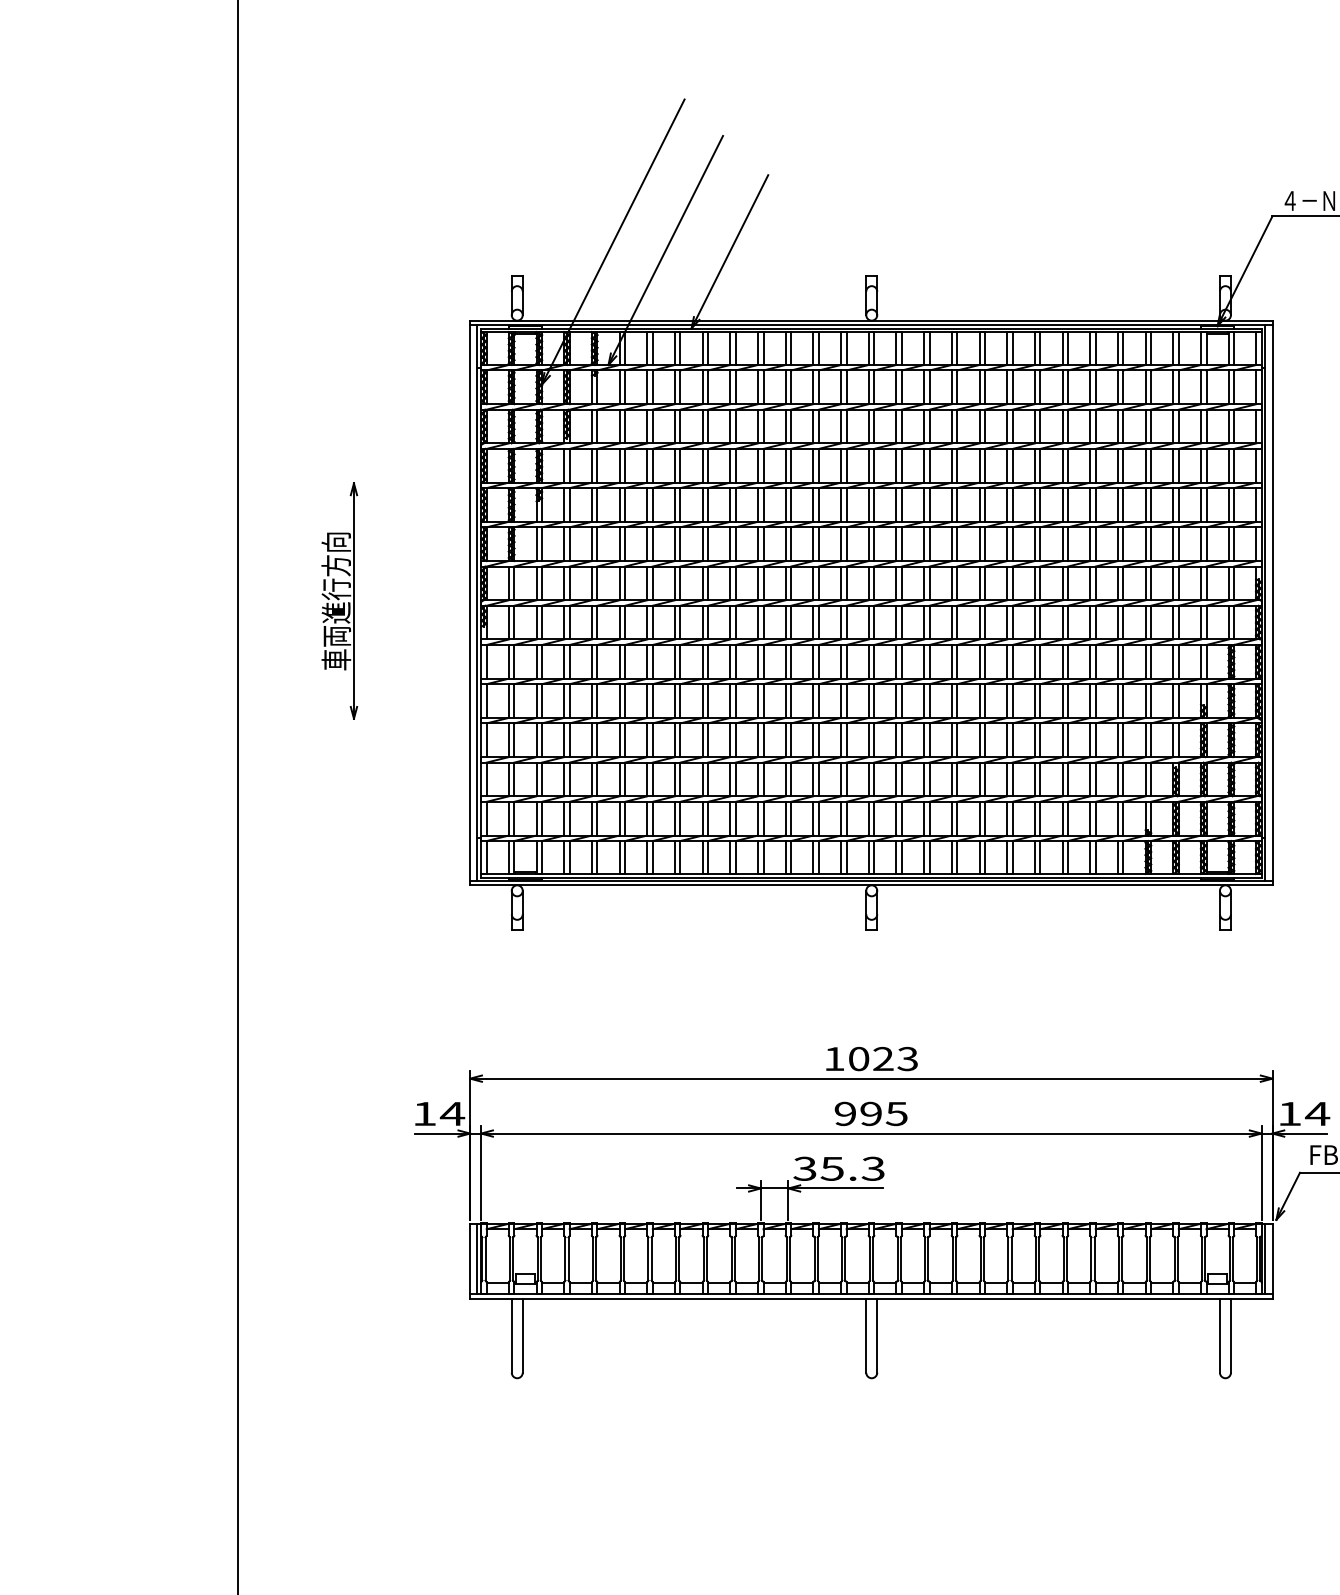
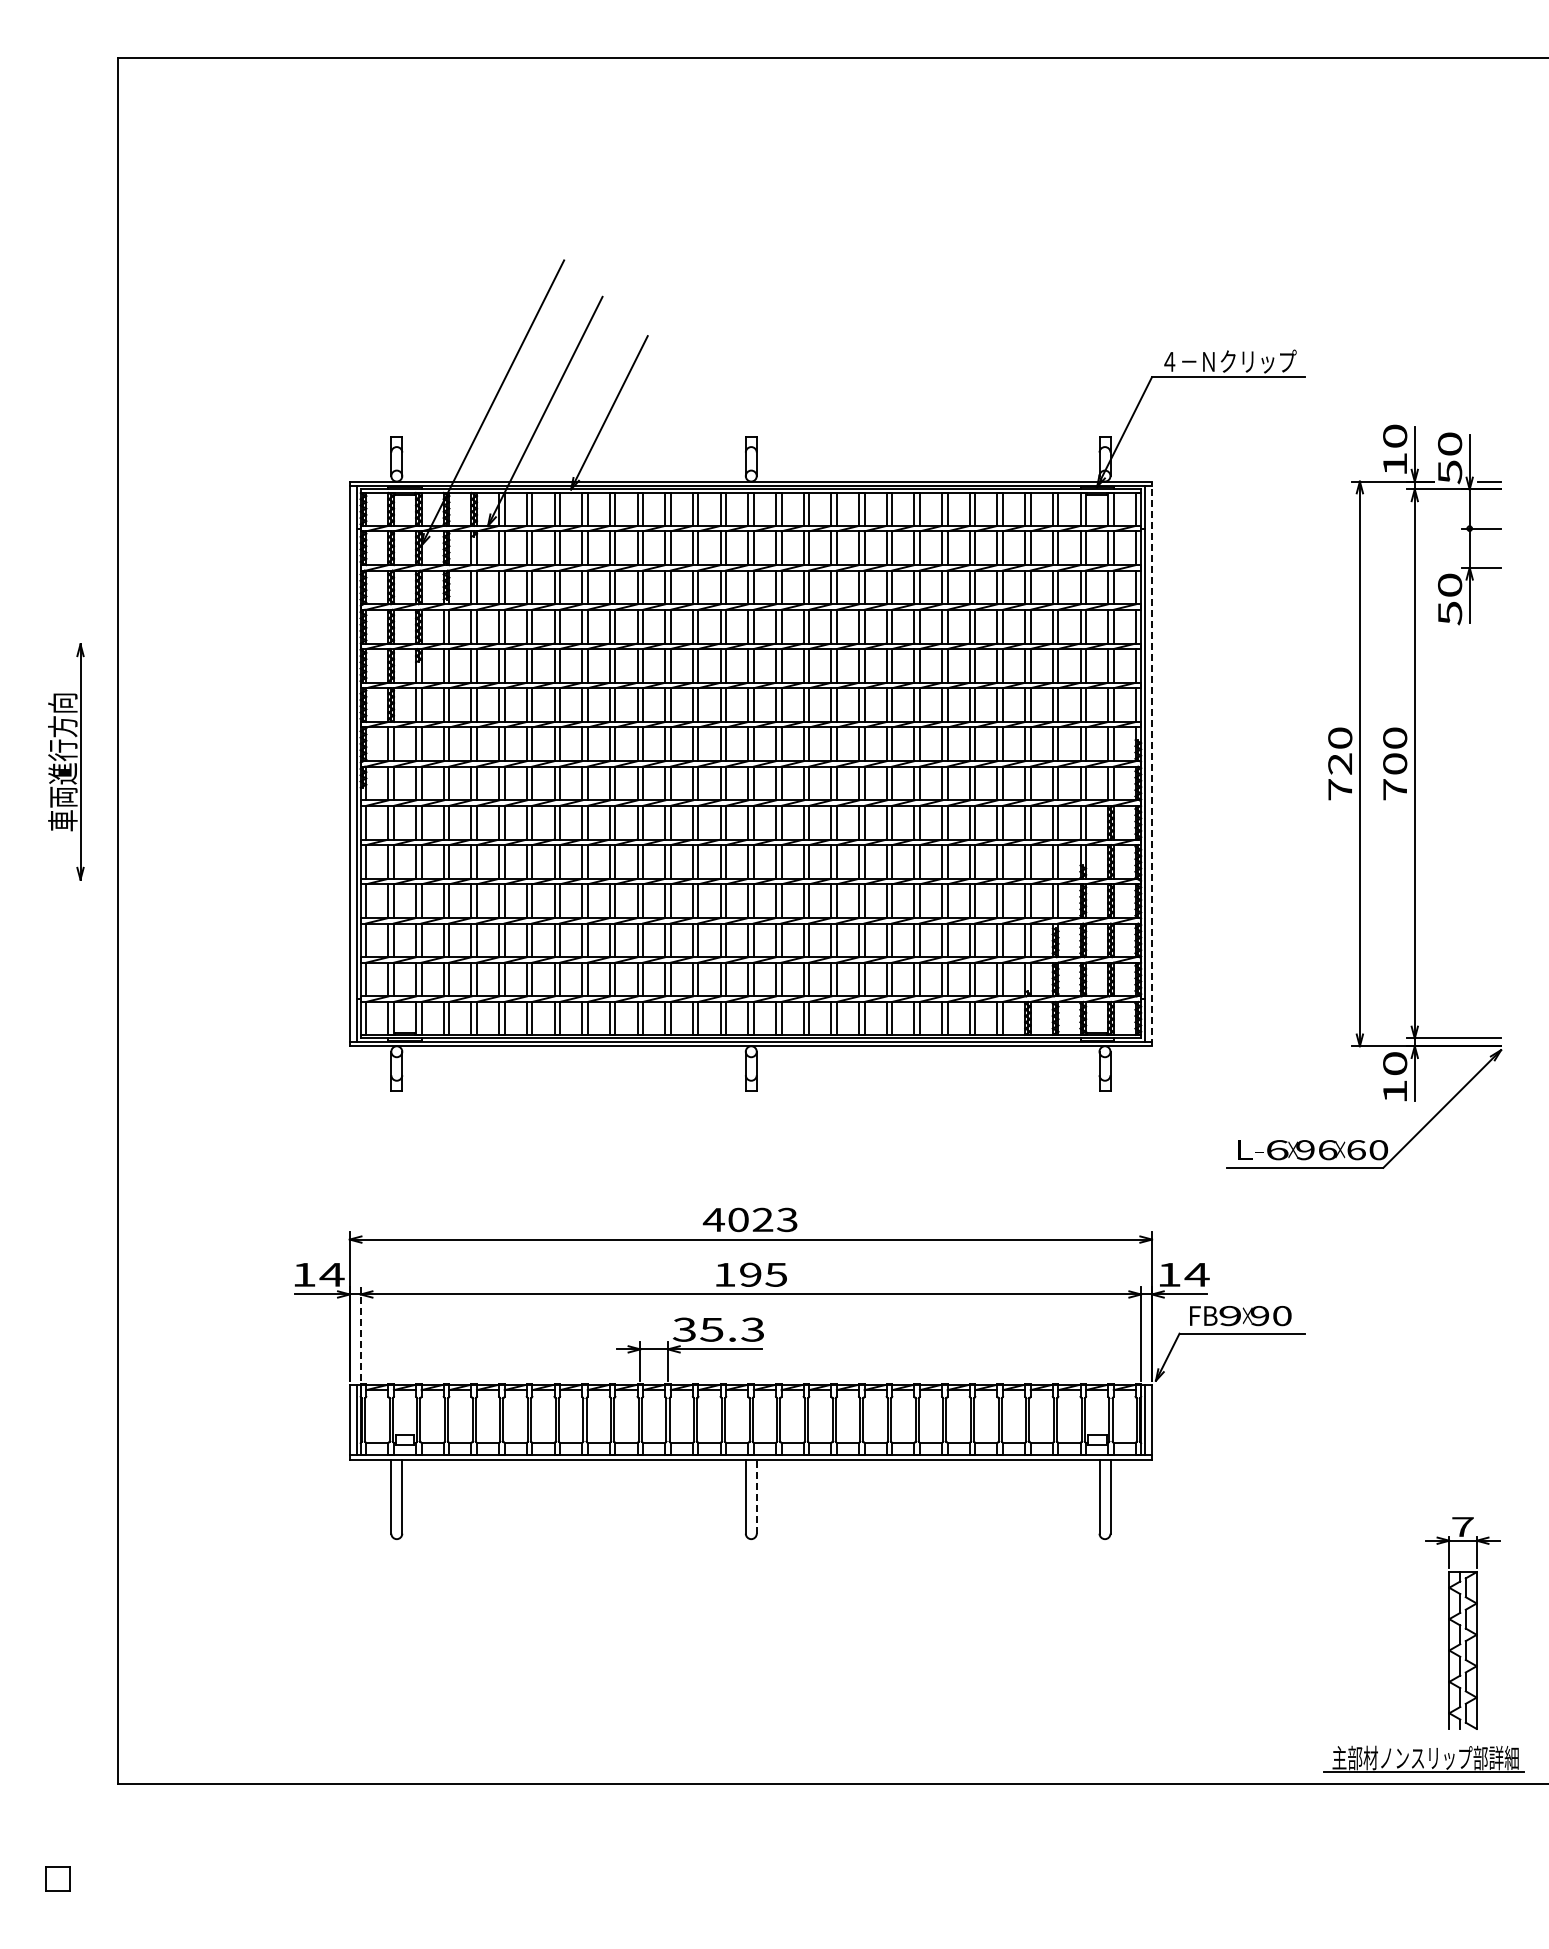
part: (339, 600) -> (66, 761), moved
line: (1272, 602) -> (1152, 763), solid -> dashed
text: (833, 1058) -> (713, 1219), 1023 -> 4023
text: (844, 1113) -> (724, 1274), 995 -> 195
line: (480, 1172) -> (360, 1333), solid -> dashed
line: (876, 1335) -> (756, 1496), solid -> dashed

